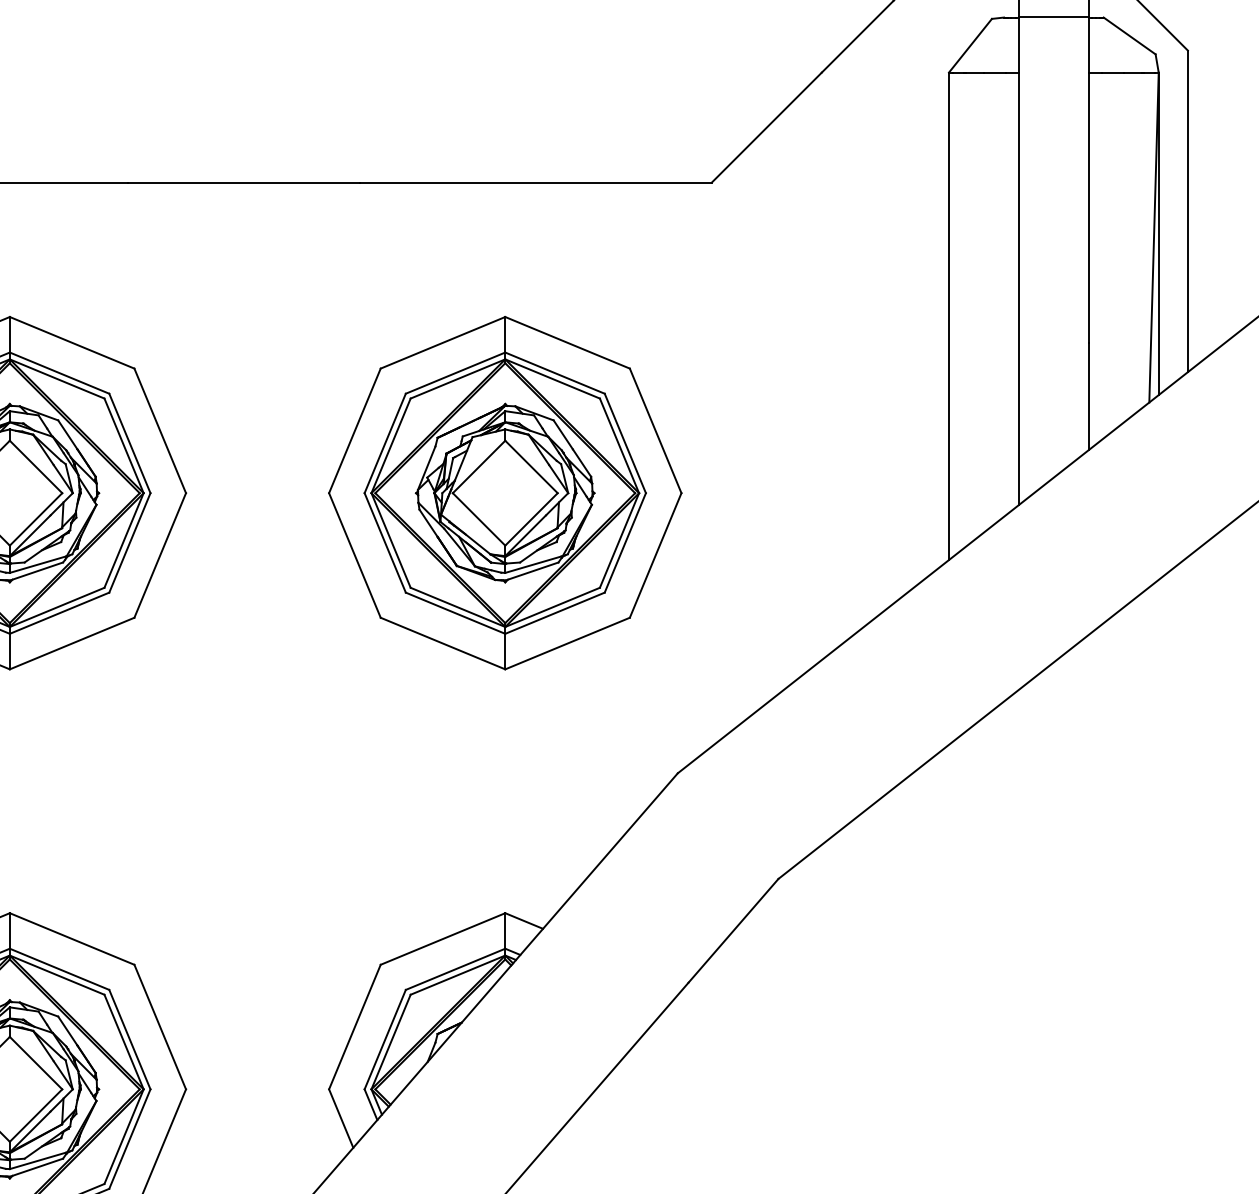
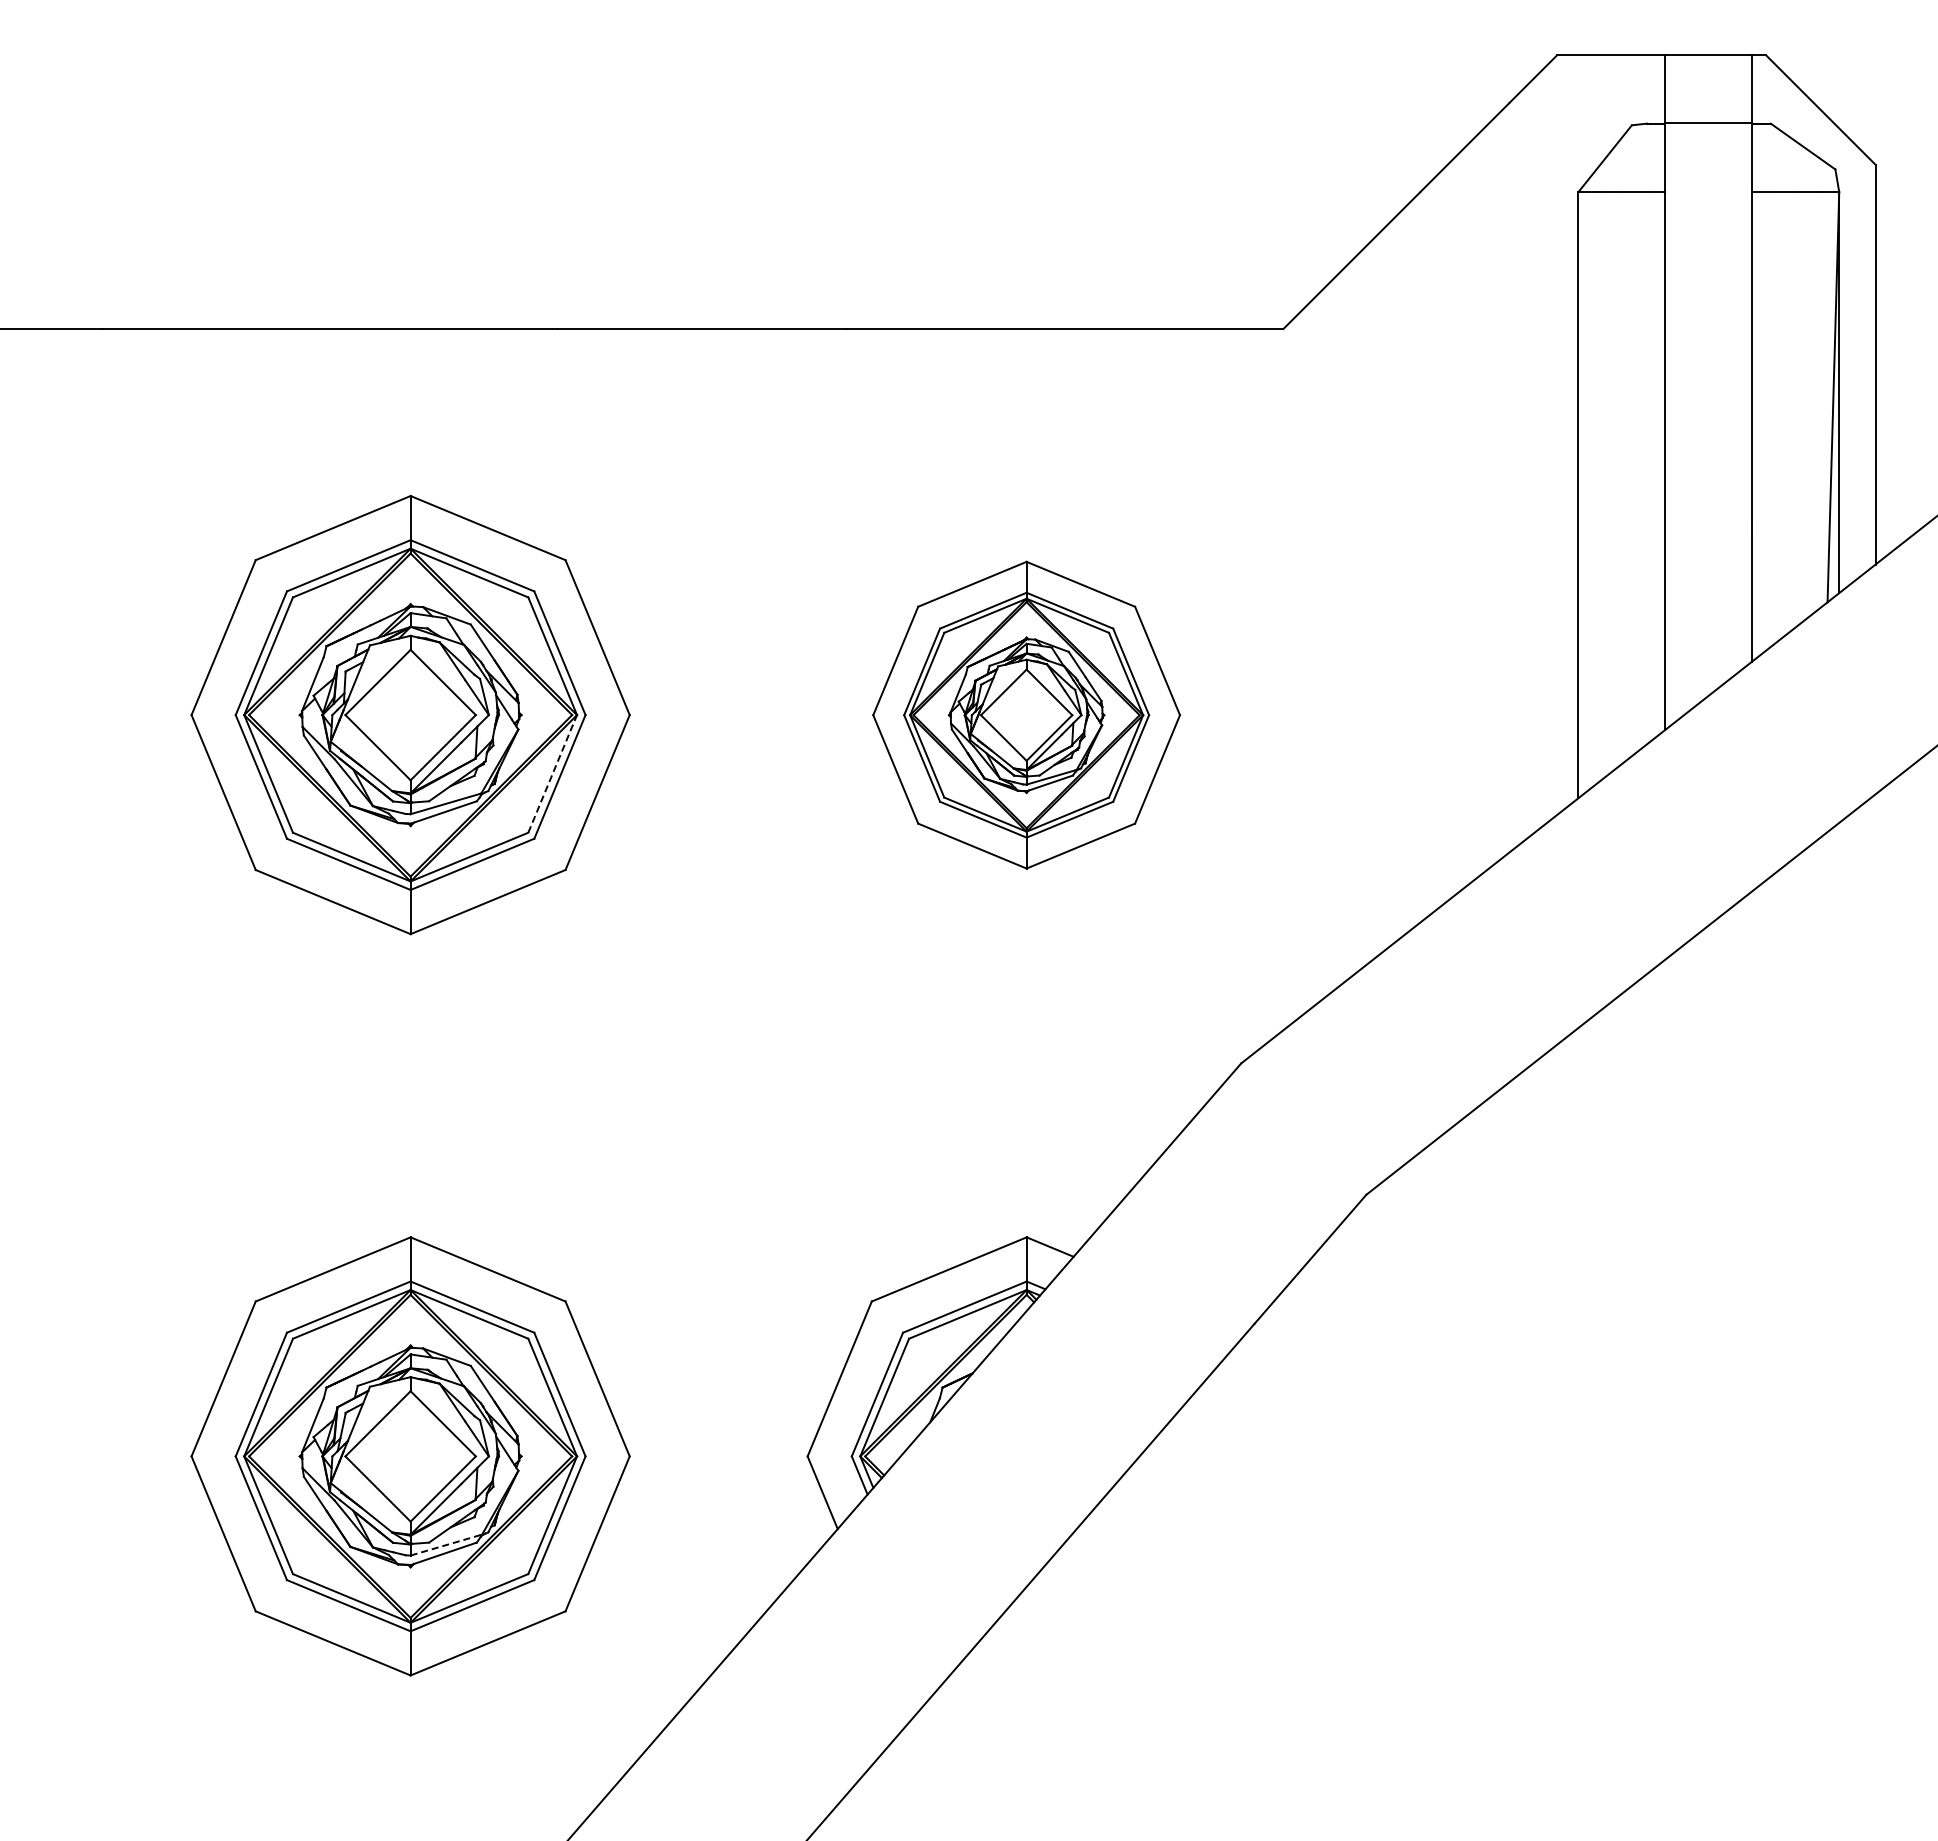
part: (505, 493) -> (1026, 715), size x0.7
line: (123, 540) -> (552, 773), solid -> dashed
line: (38, 1161) -> (446, 1545), solid -> dashed

